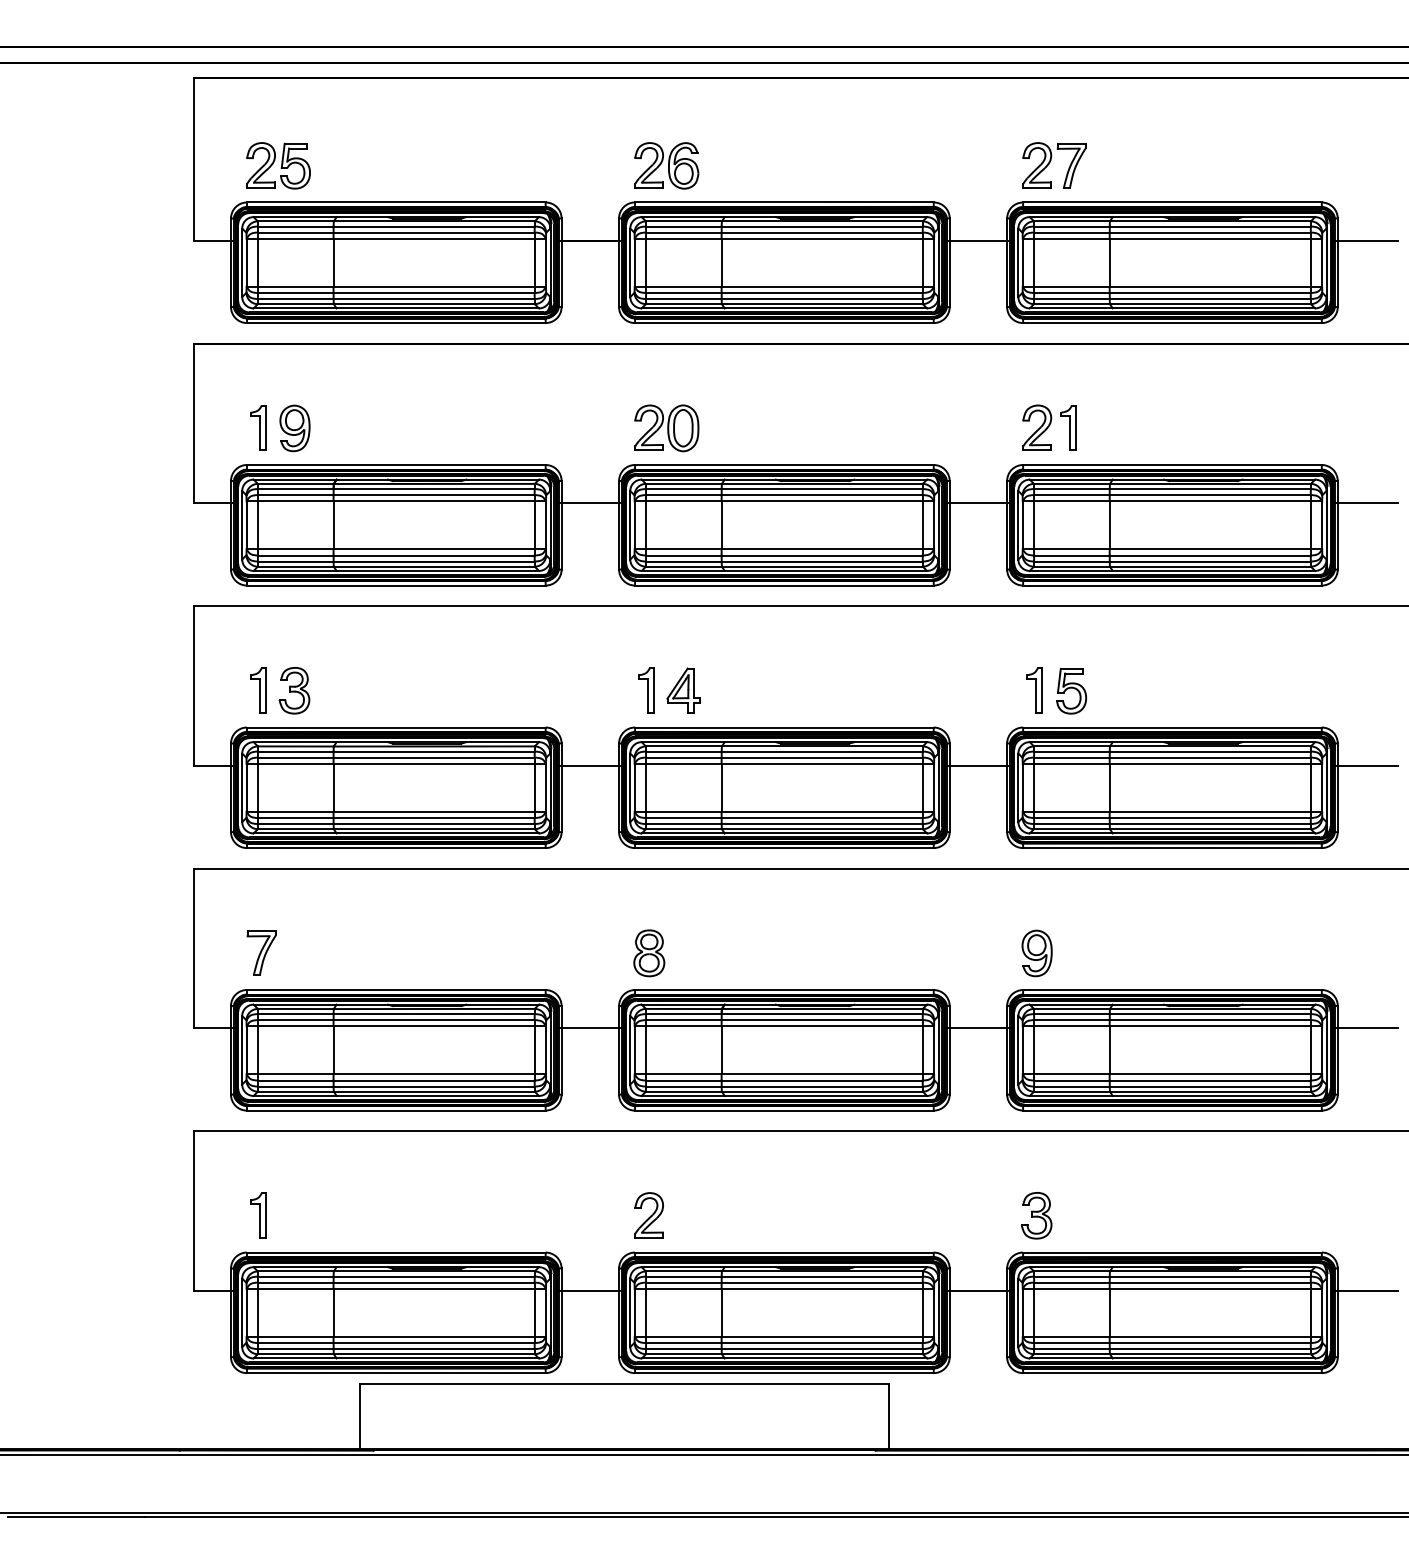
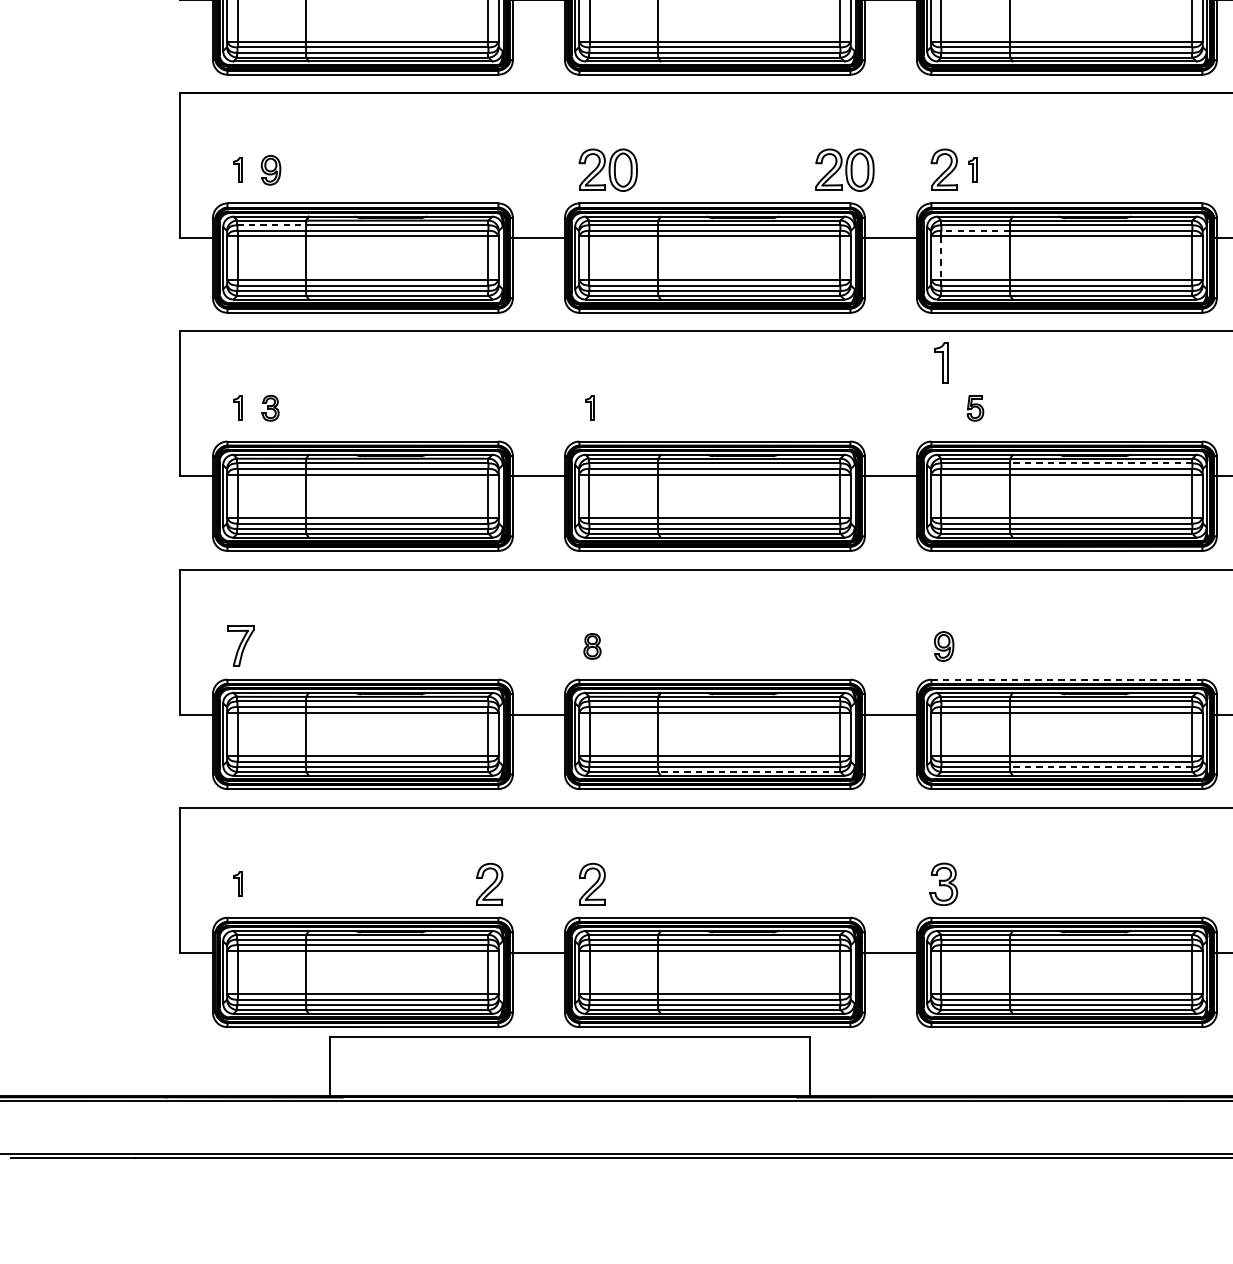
part: (258, 427) -> (237, 169), size x0.6
part: (1068, 427) -> (972, 169), size x0.6
part: (294, 428) -> (270, 170), size x0.7
part: (927, 428) -> (844, 170), added
line: (295, 489) -> (271, 225), solid -> dashed
line: (1071, 495) -> (975, 231), solid -> dashed
line: (1034, 525) -> (941, 258), solid -> dashed
part: (258, 690) -> (237, 407), size x0.6
part: (294, 690) -> (270, 407), size x0.6
part: (646, 690) -> (589, 407), size x0.6
part: (683, 690) -> (623, 407), removed
part: (1034, 690) -> (941, 362), moved
part: (1071, 690) -> (975, 407), size x0.6
line: (1210, 751) -> (1101, 463), solid -> dashed
part: (649, 953) -> (592, 646), size x0.6
part: (1036, 953) -> (943, 646), size x0.7
line: (1172, 990) -> (1066, 680), solid -> dashed
line: (1210, 1086) -> (1101, 767), solid -> dashed
line: (821, 1091) -> (748, 771), solid -> dashed
part: (258, 1215) -> (237, 884), size x0.6
part: (535, 1215) -> (489, 884), added

